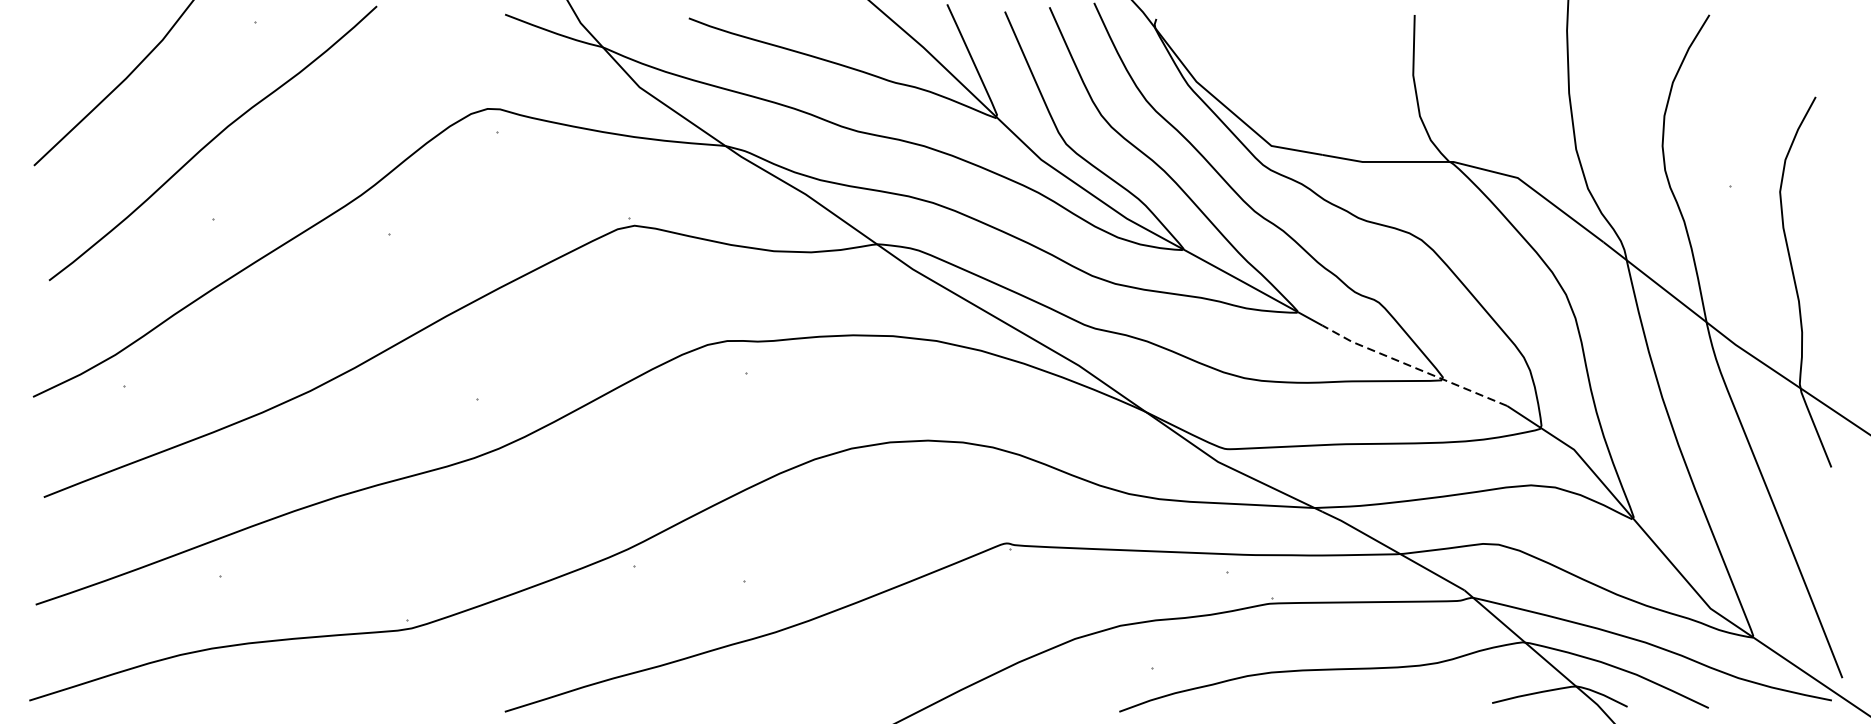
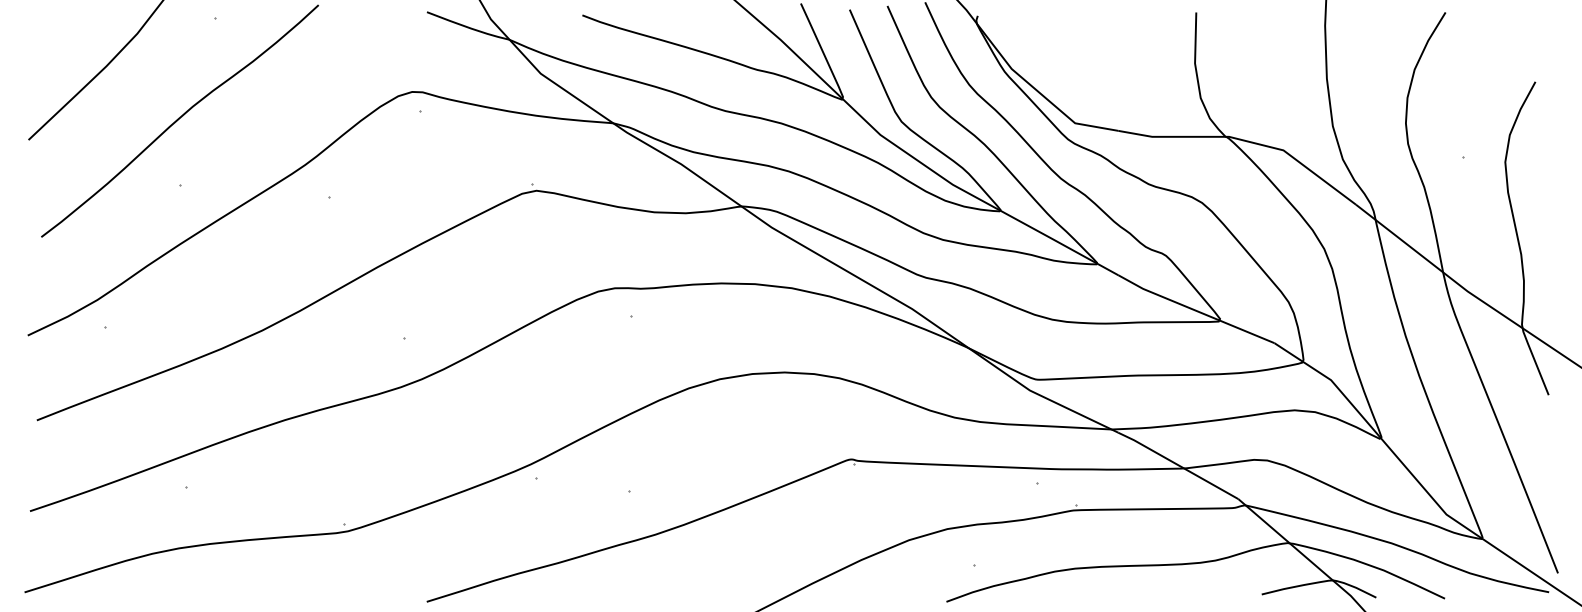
line: (1412, 367) -> (1194, 310), dashed -> solid

